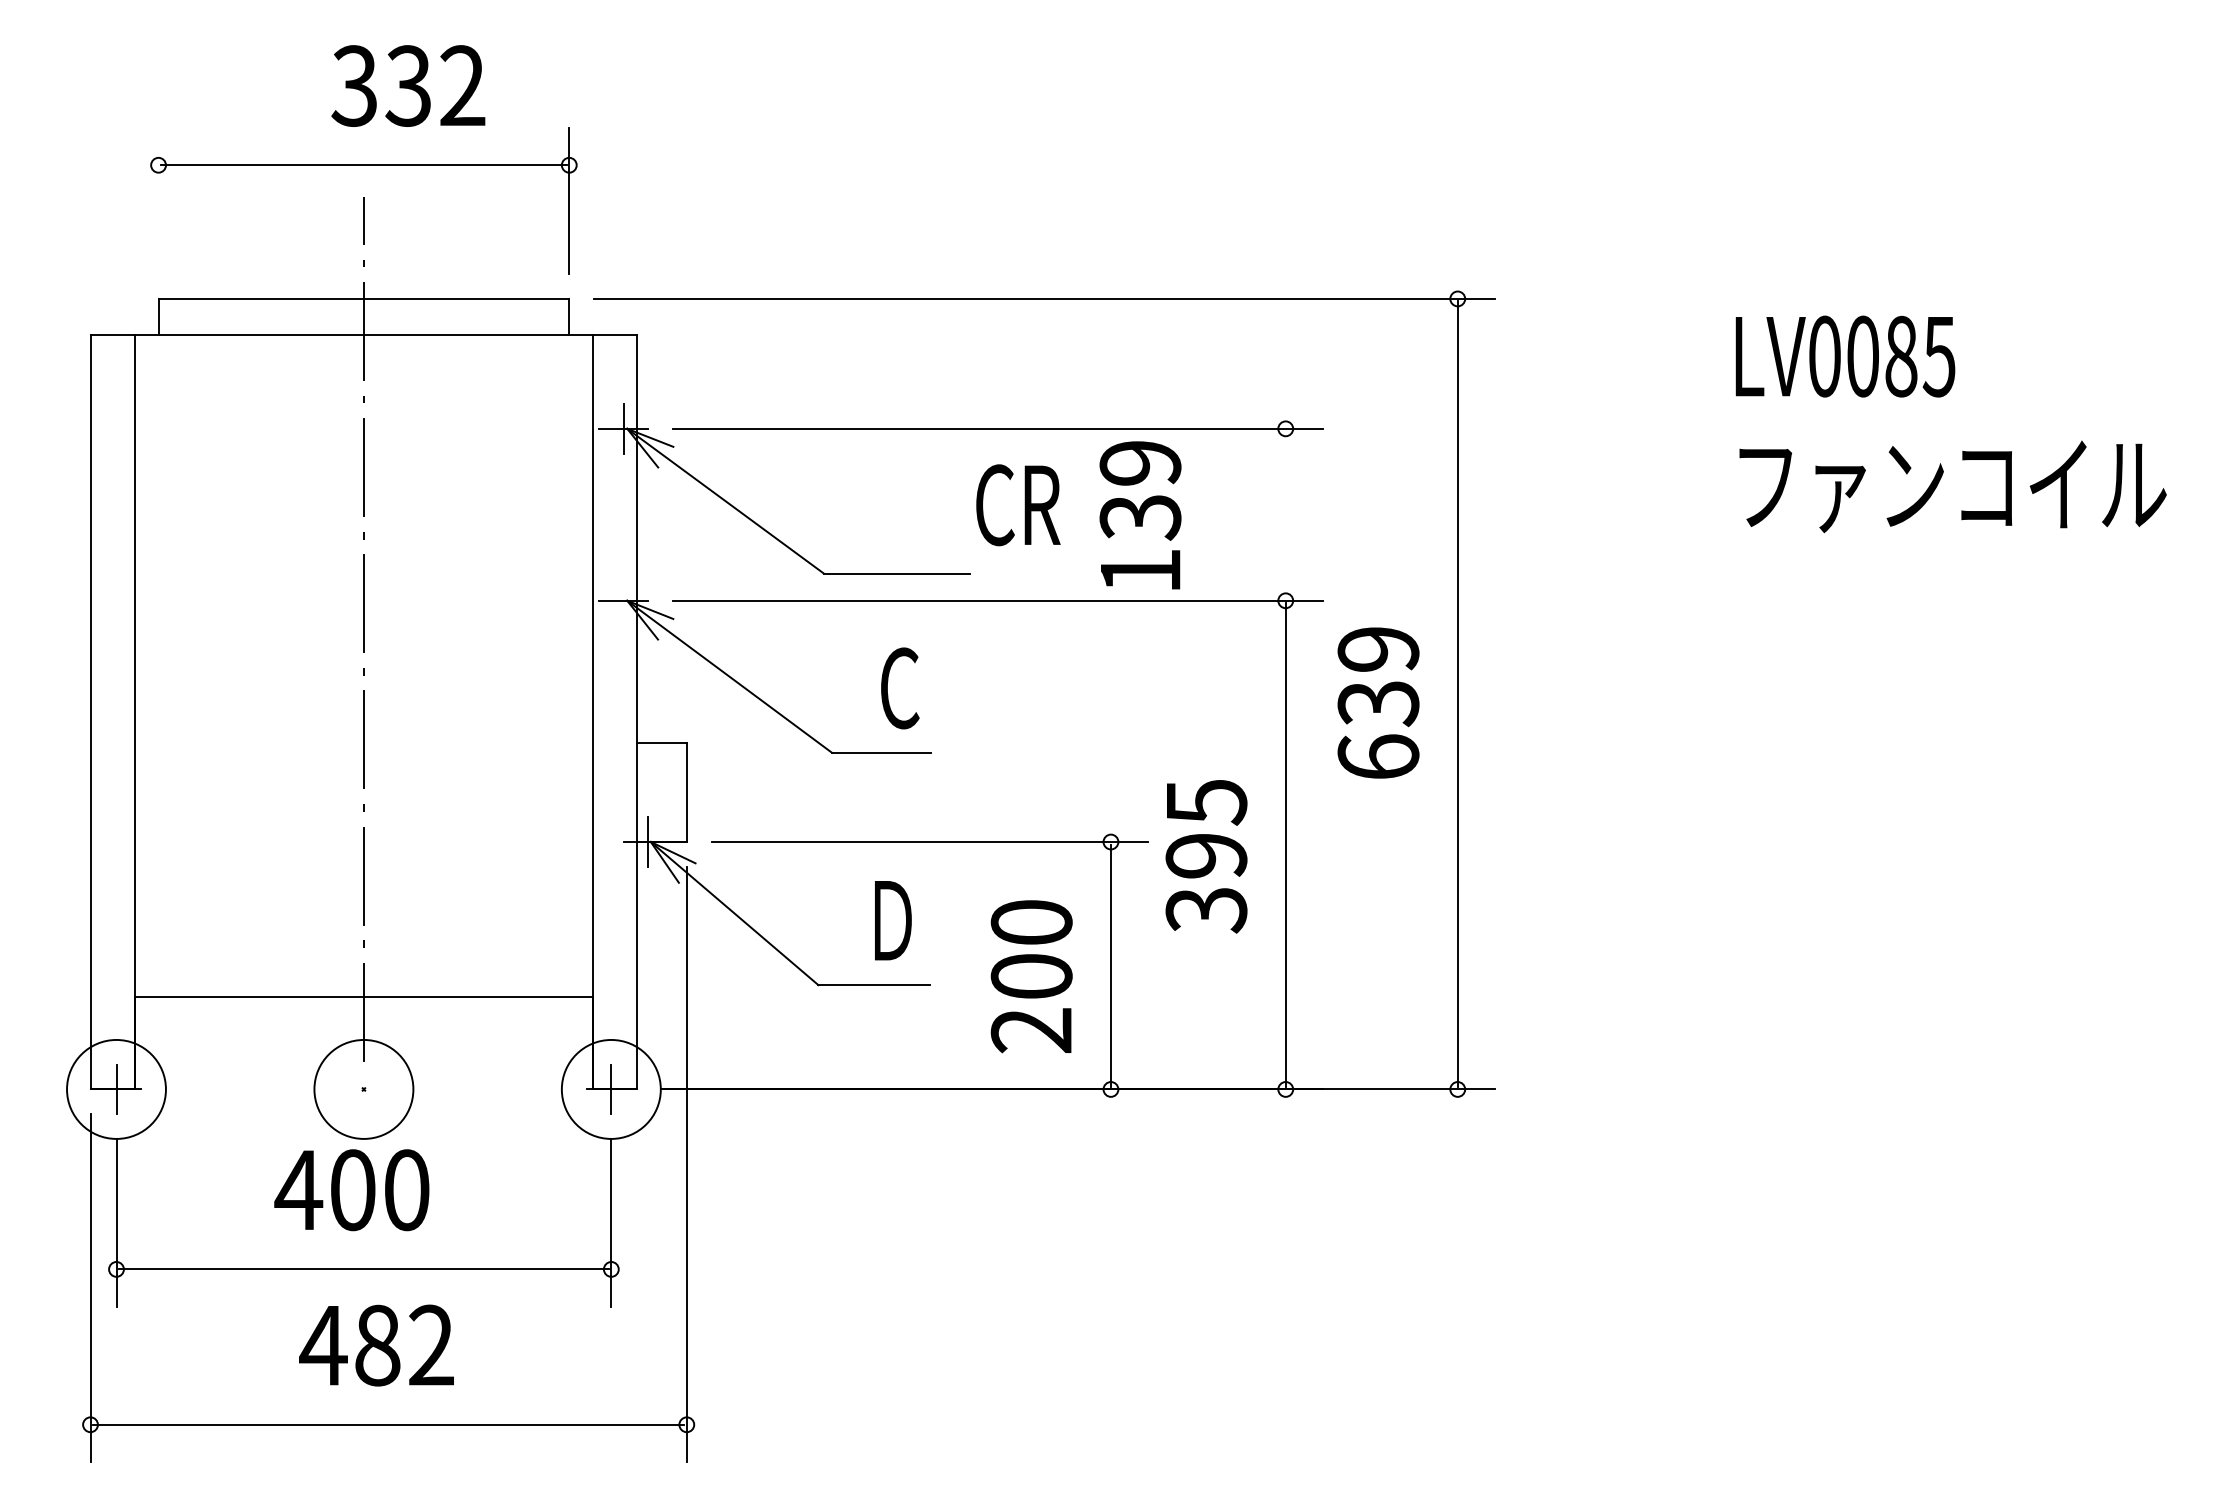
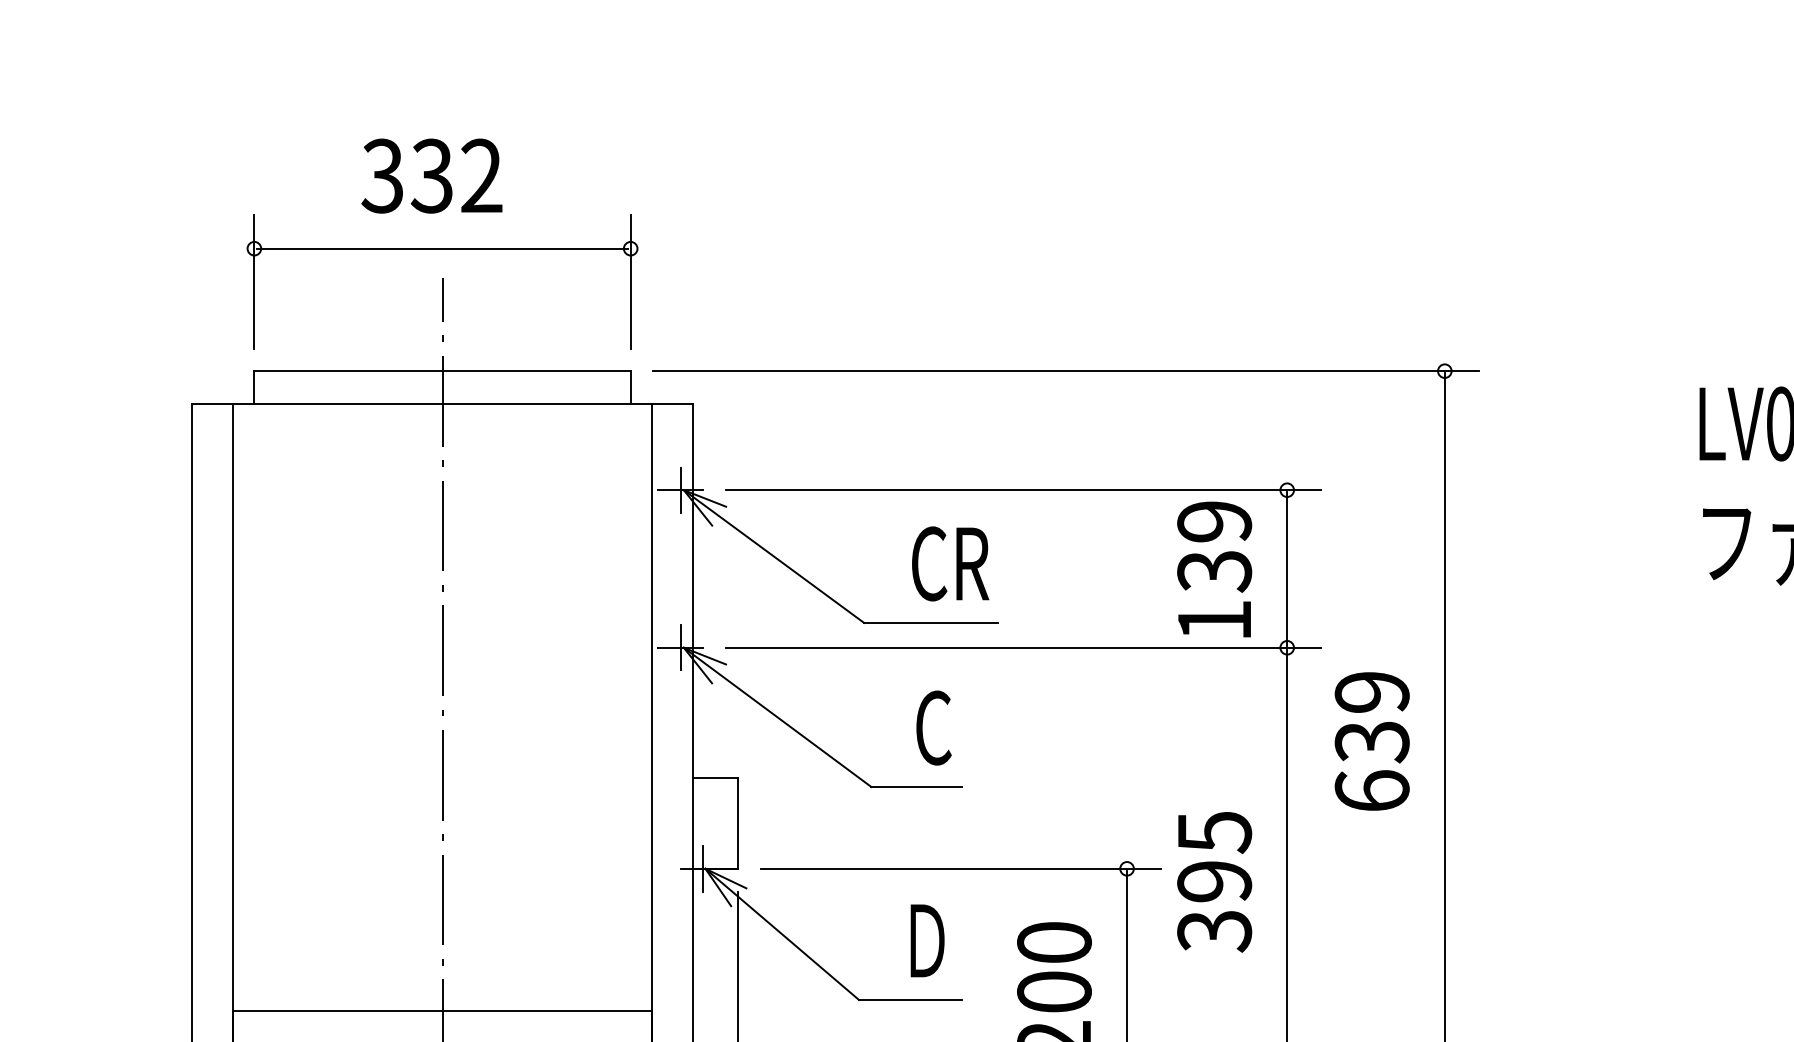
text: (408, 85) -> (432, 175), moved
line: (158, 201) -> (254, 281), added
text: (1018, 505) -> (950, 564), moved
line: (1285, 514) -> (1286, 568), added
text: (1140, 515) -> (1214, 569), moved
line: (623, 600) -> (680, 647), added

